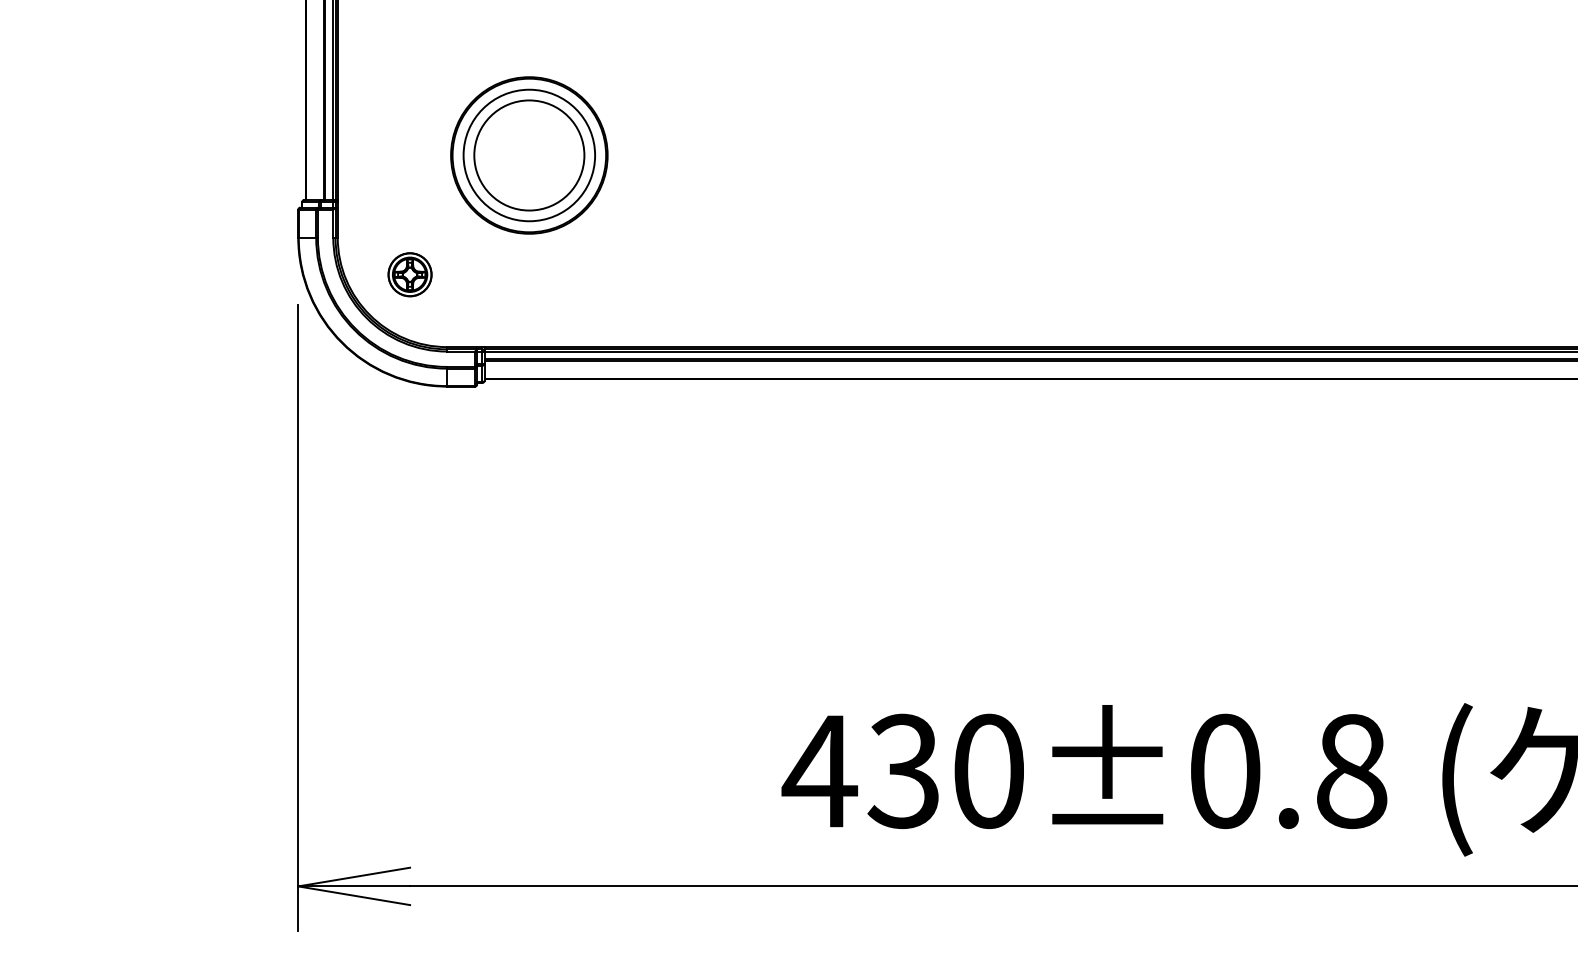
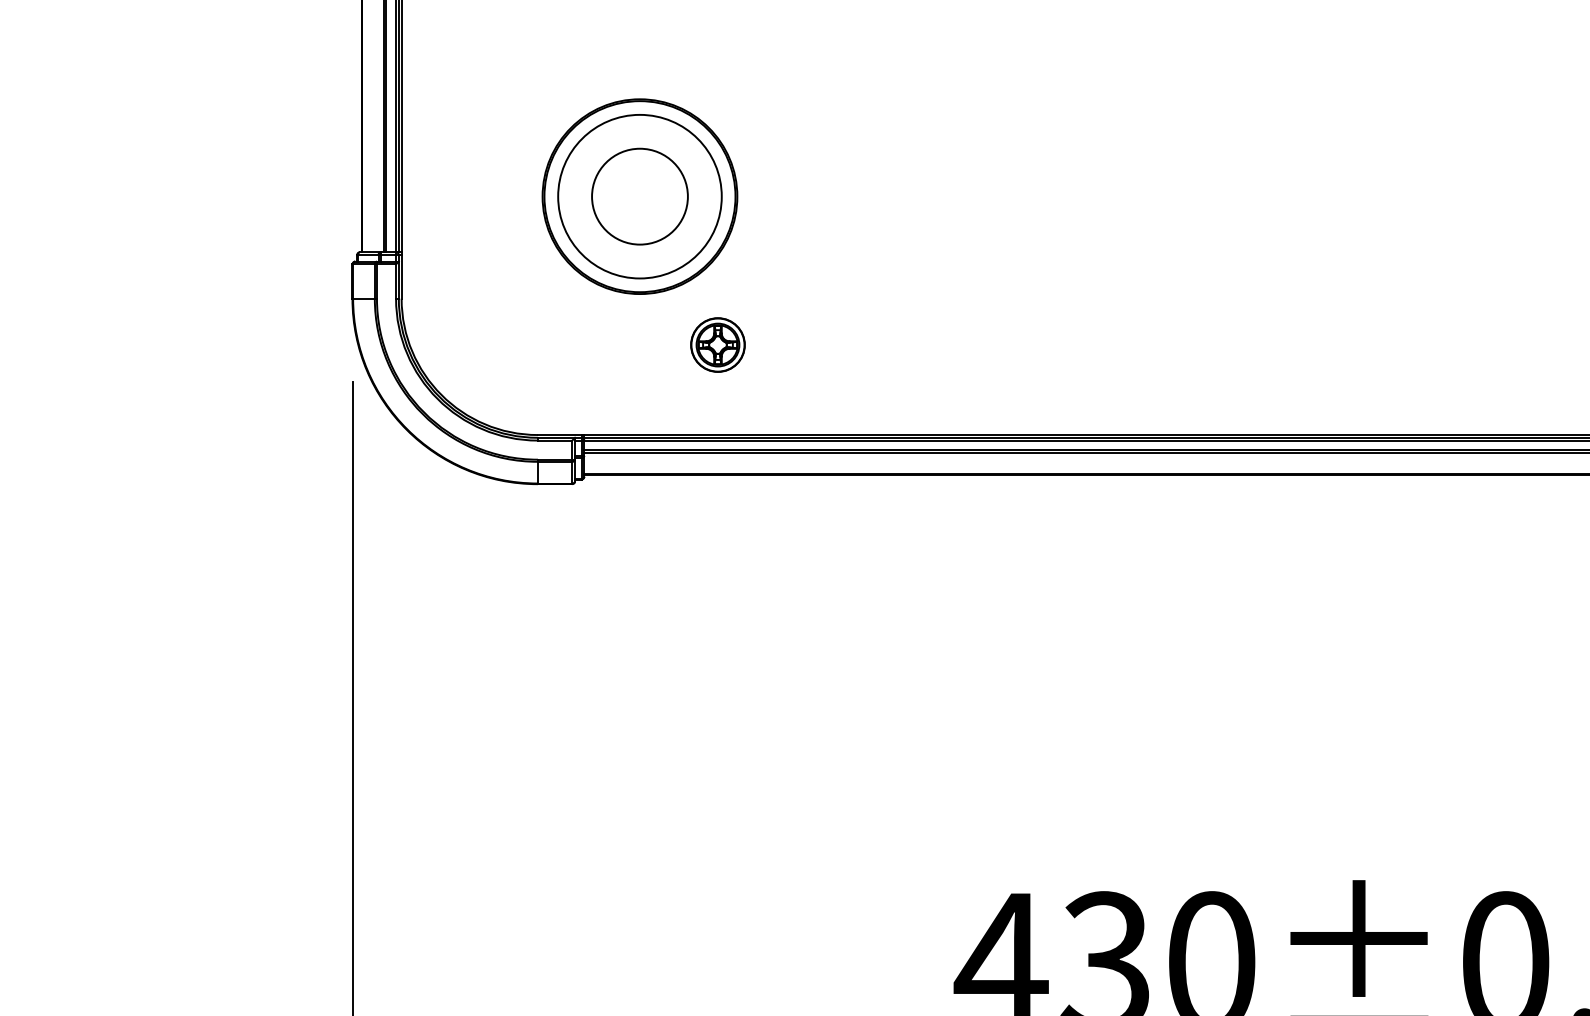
circle: (529, 155) -> (640, 196), size x0.7
part: (409, 274) -> (717, 344), moved

